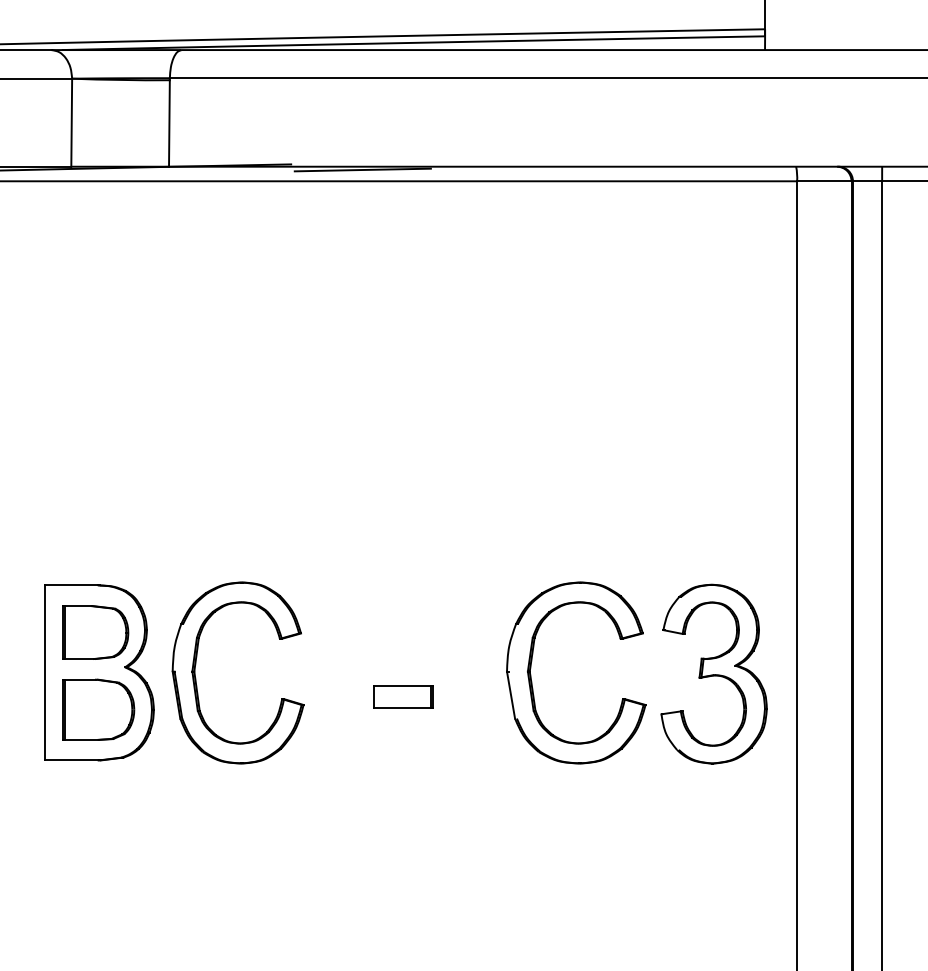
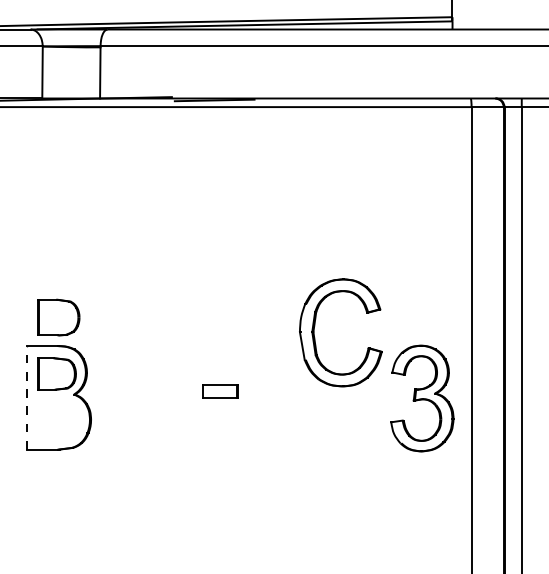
line: (44, 672) -> (26, 397), solid -> dashed
part: (196, 674) -> (116, 398), removed
part: (533, 680) -> (315, 337), moved
part: (403, 697) -> (220, 391), moved
part: (98, 709) -> (58, 317), moved

